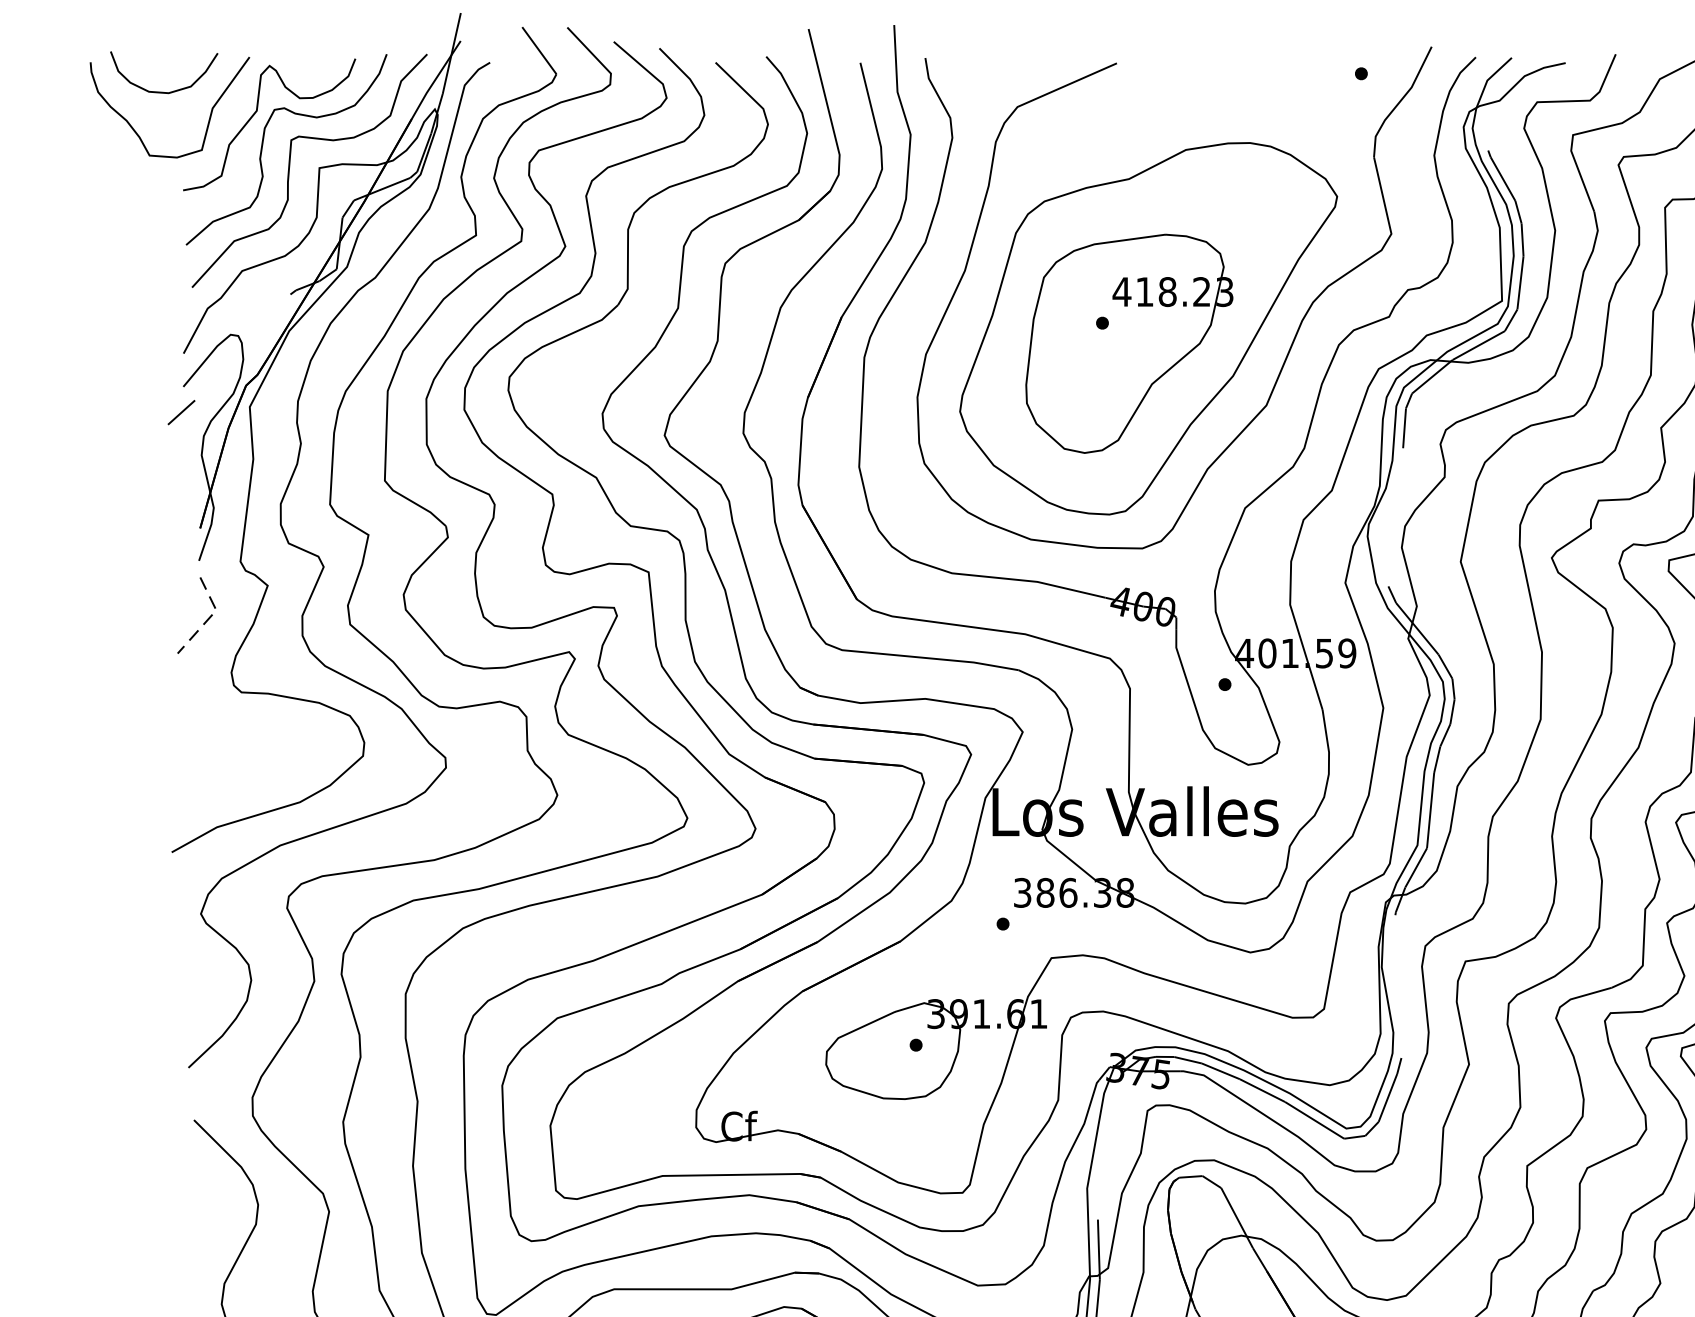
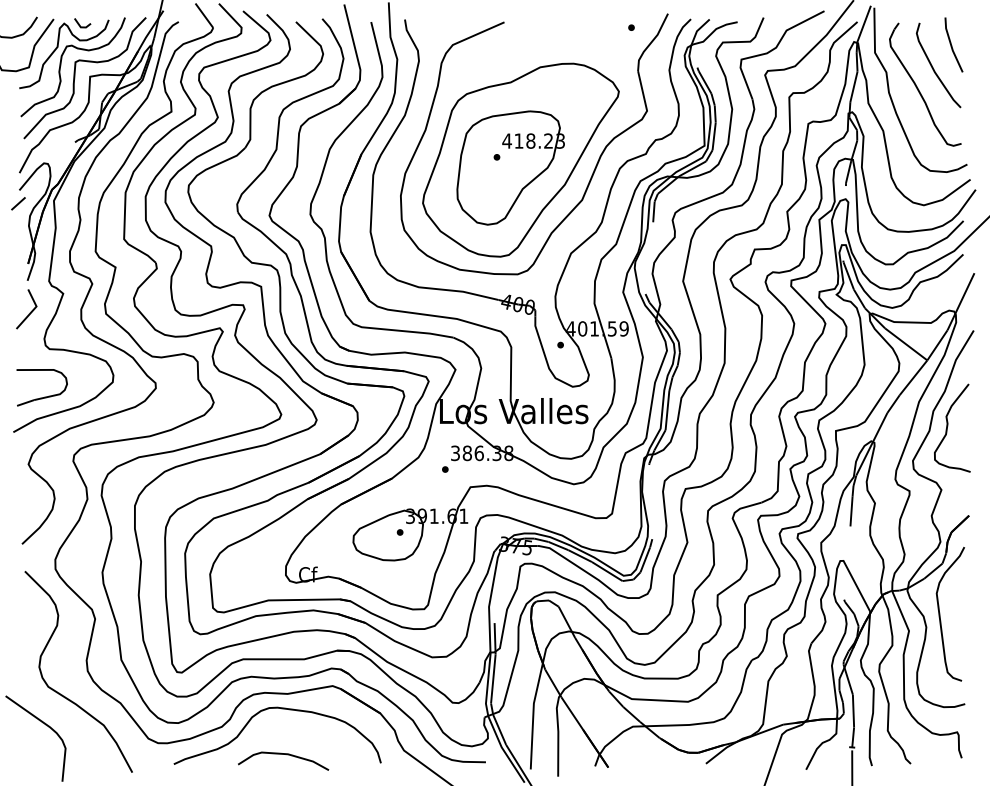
line: (300, 69) -> (80, 25), added
line: (210, 617) -> (33, 310), dashed -> solid
part: (231, 783) -> (44, 396), added

